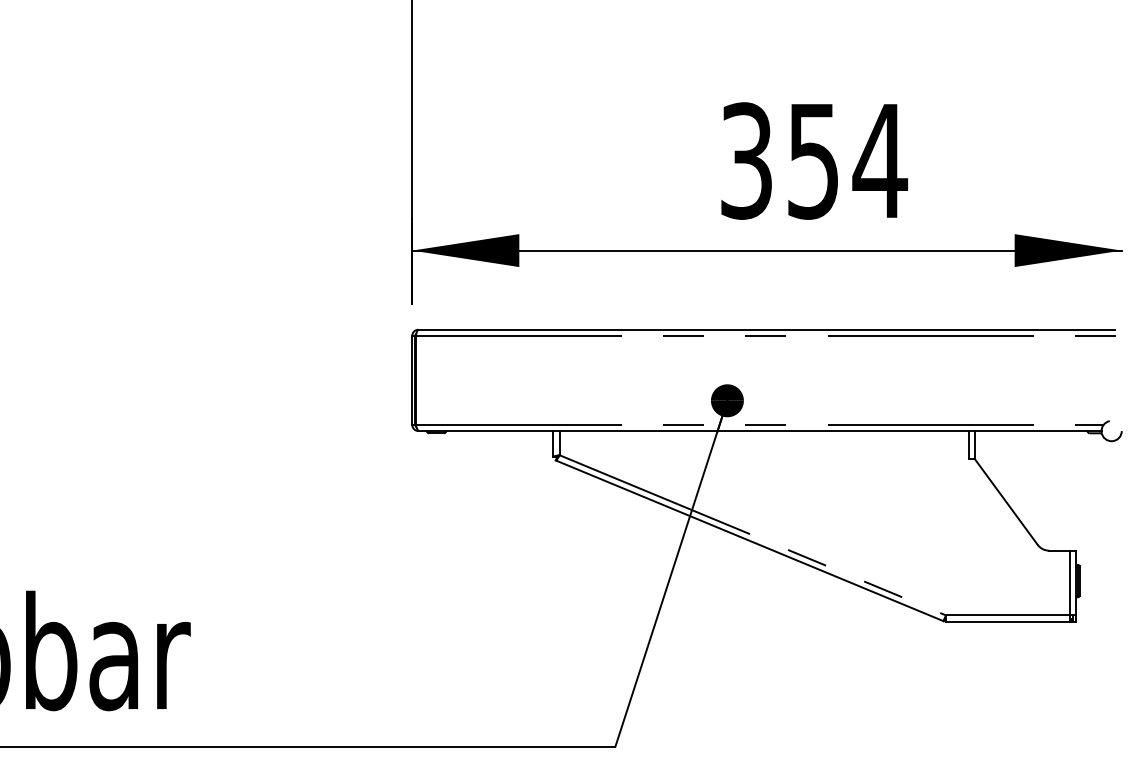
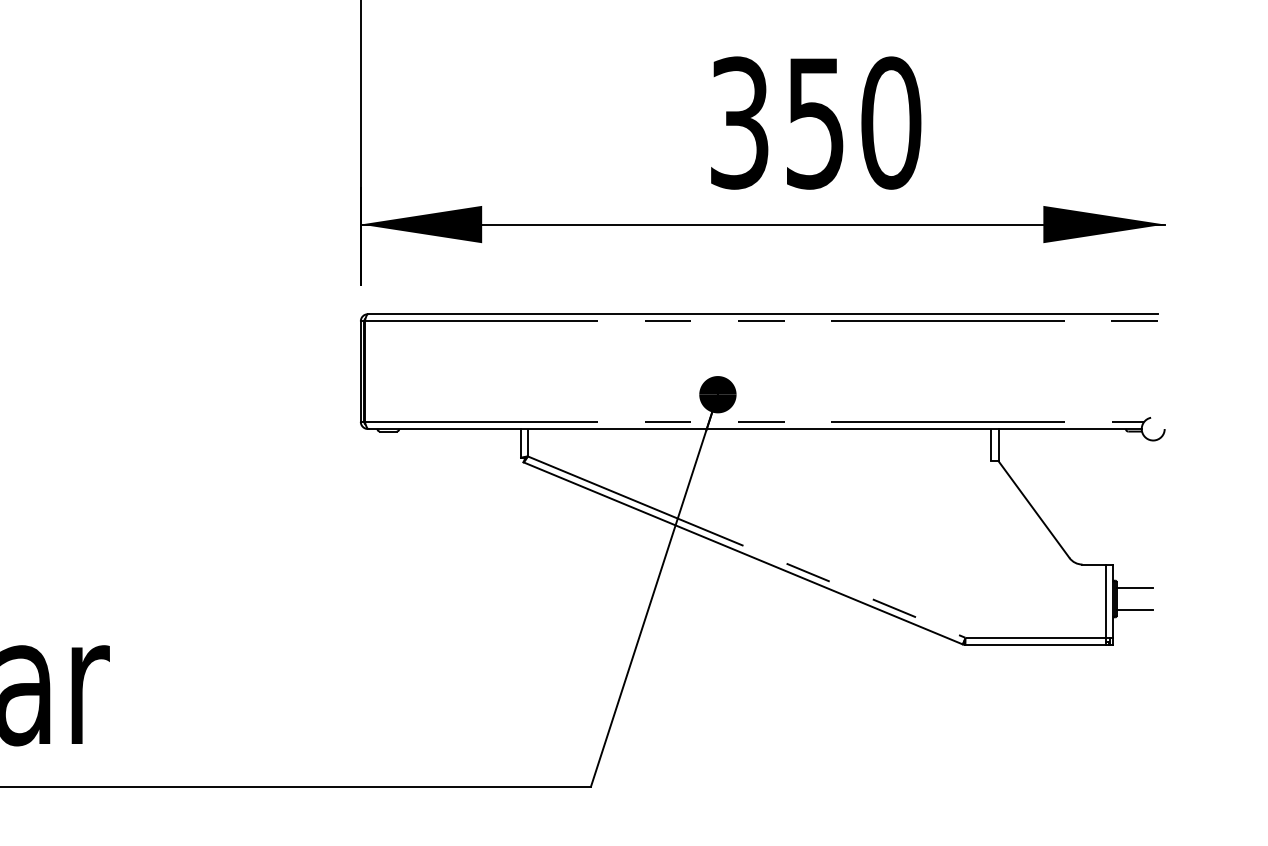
text: (880, 160) -> (891, 122), 354 -> 350
line: (1095, 570) -> (1134, 586), added
line: (1095, 591) -> (1134, 610), added

